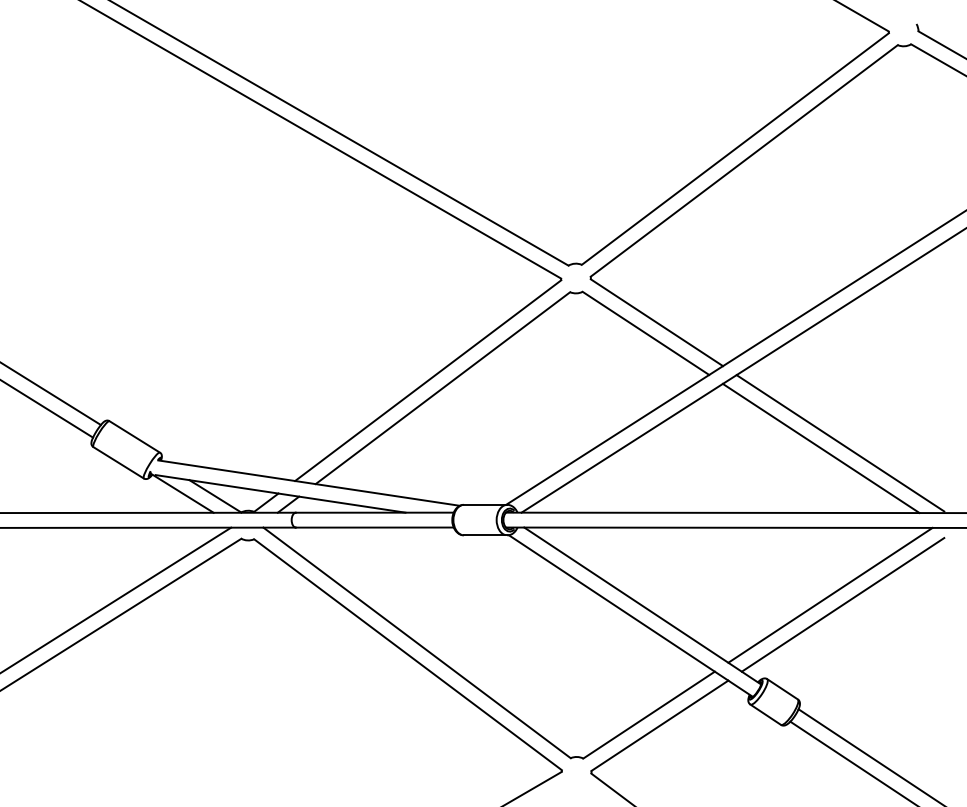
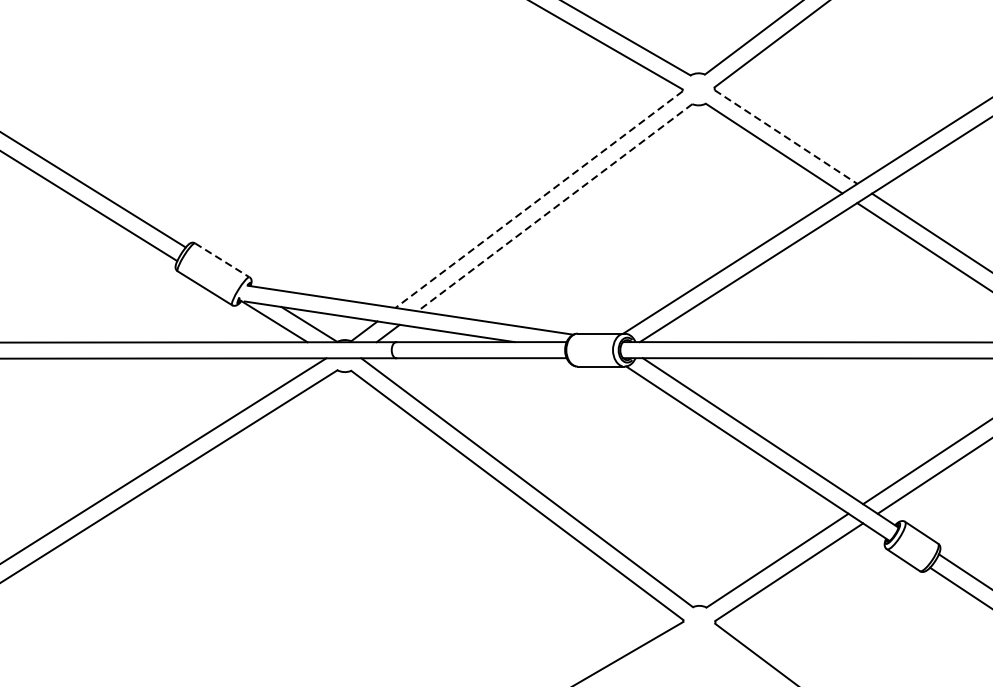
line: (657, 323) -> (786, 137), solid -> dashed
line: (428, 380) -> (539, 199), solid -> dashed
line: (442, 388) -> (554, 208), solid -> dashed
line: (134, 436) -> (222, 259), solid -> dashed

